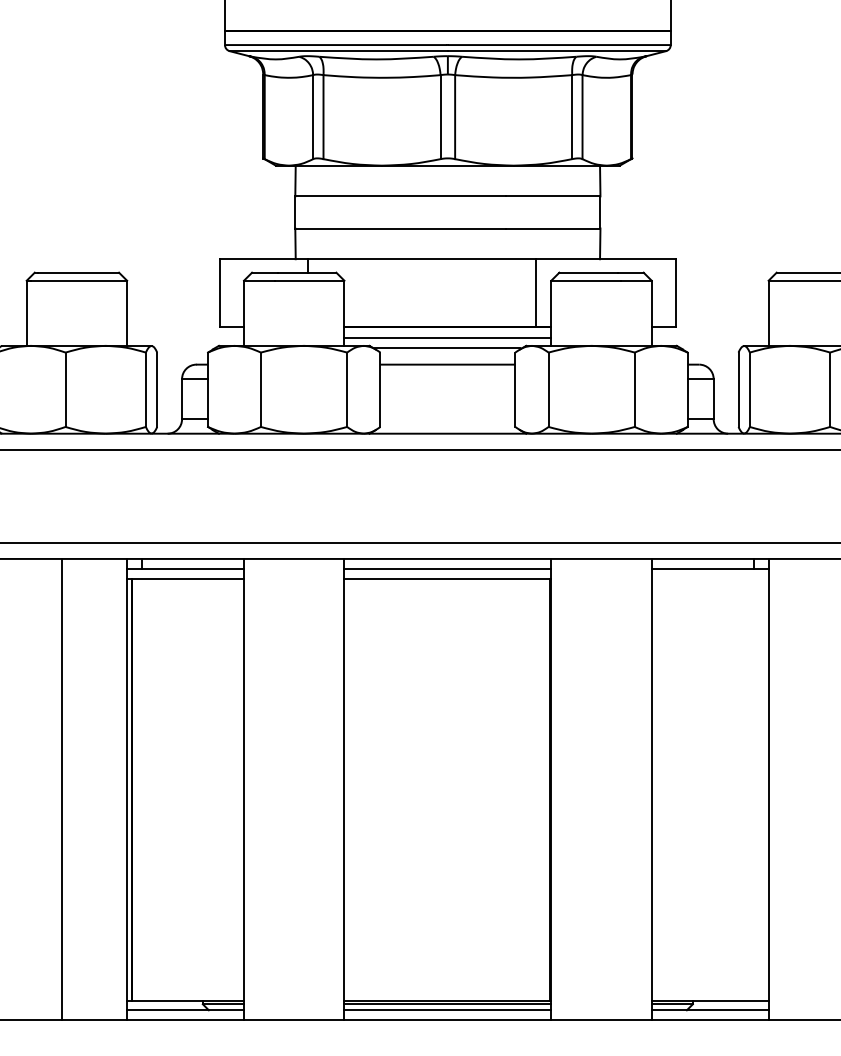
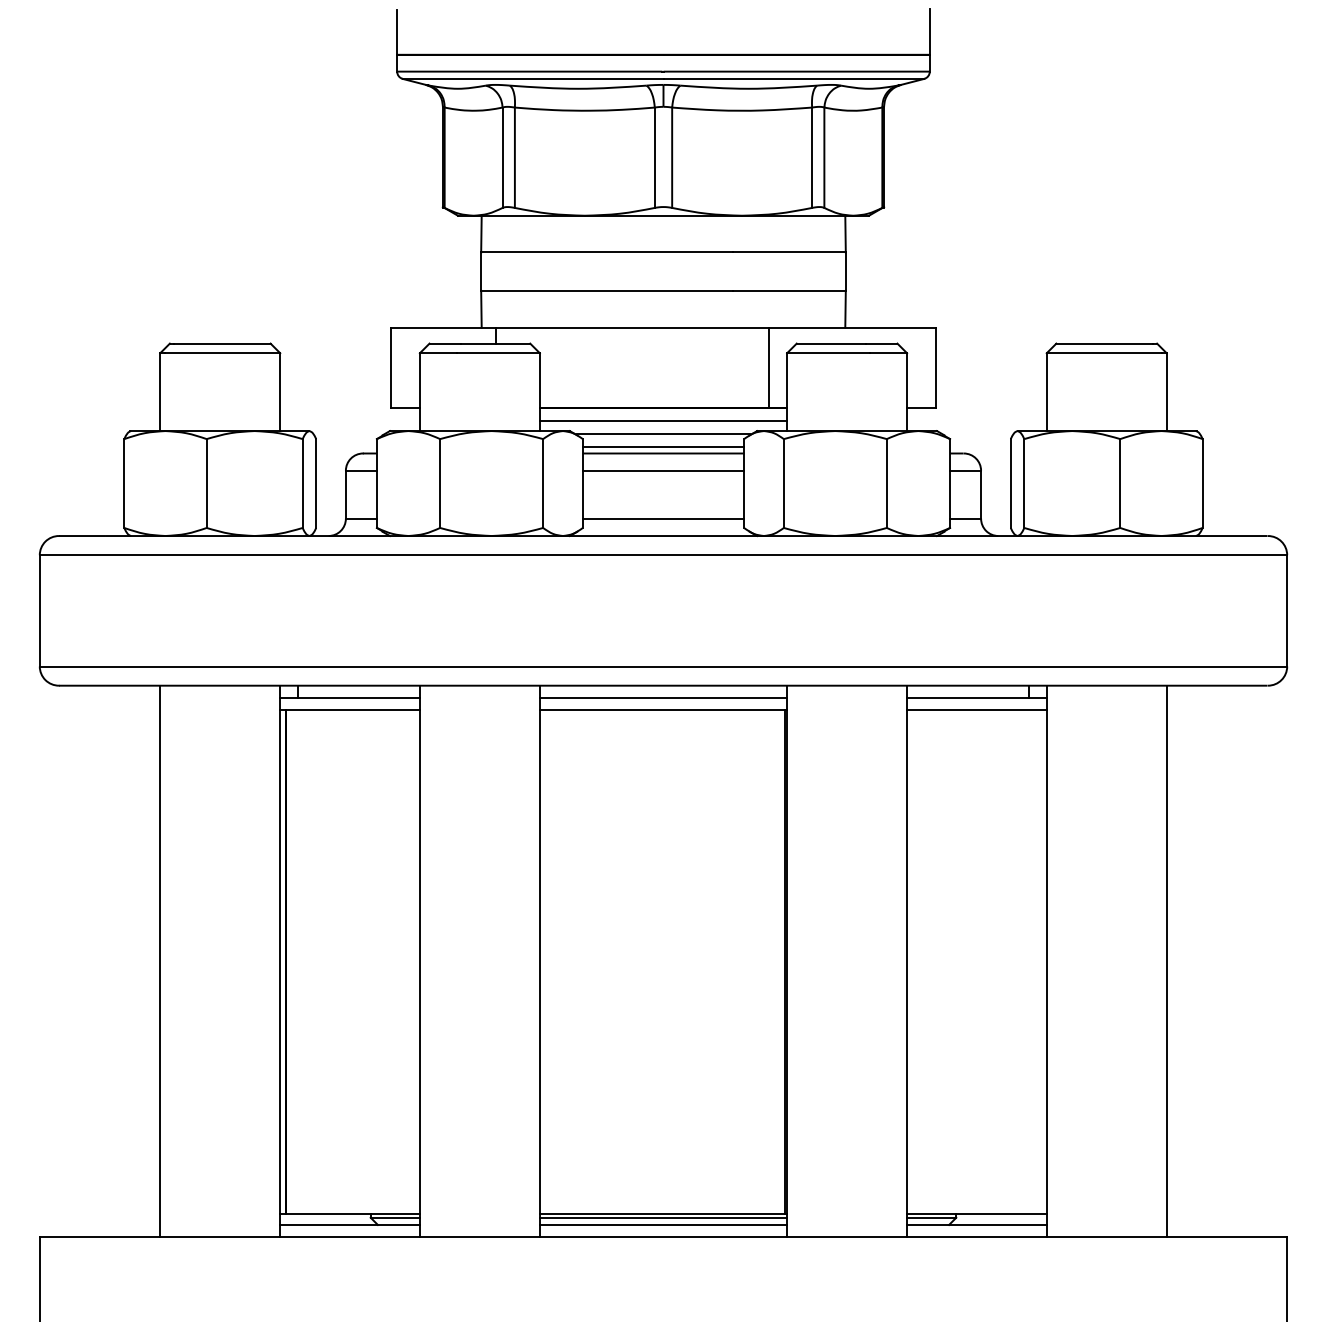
line: (447, 358) -> (663, 446), added
line: (447, 378) -> (663, 470), added
line: (447, 419) -> (663, 518), added
line: (709, 578) -> (976, 709), added
line: (62, 788) -> (160, 960), moved

